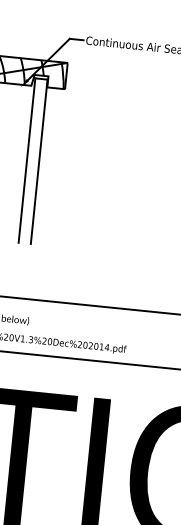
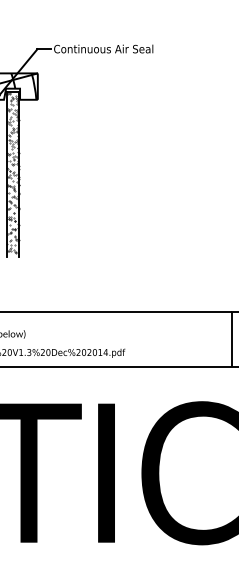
hatch: (33, 159) -> (13, 172), added

